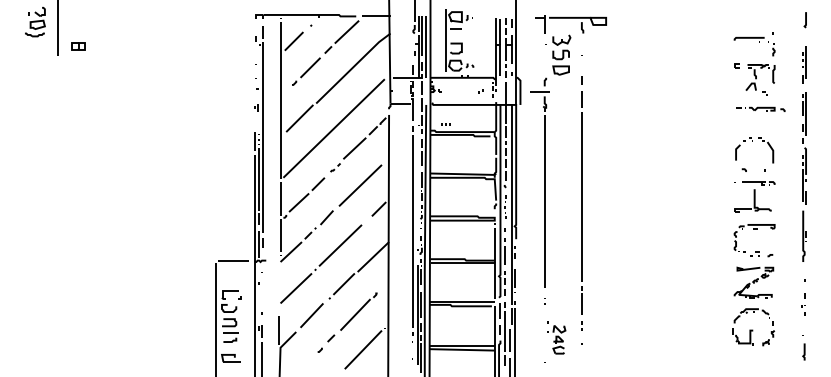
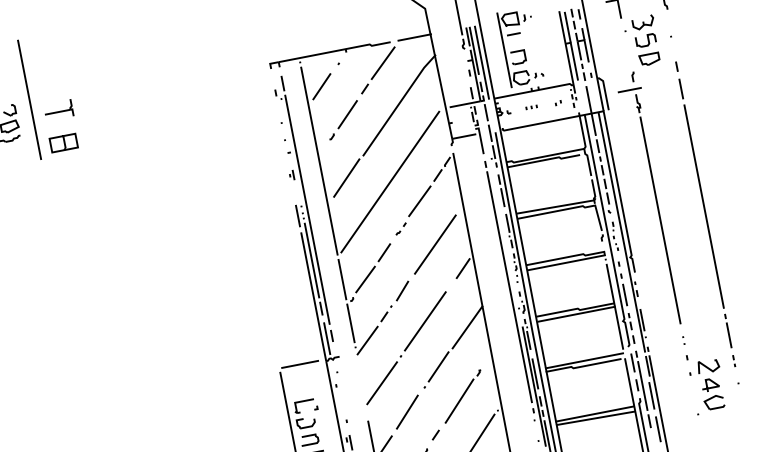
part: (79, 18) -> (58, 109), added
part: (78, 46) -> (63, 143), size x1.67
part: (445, 124) -> (530, 107), moved
part: (556, 337) -> (706, 381), size x1.43

